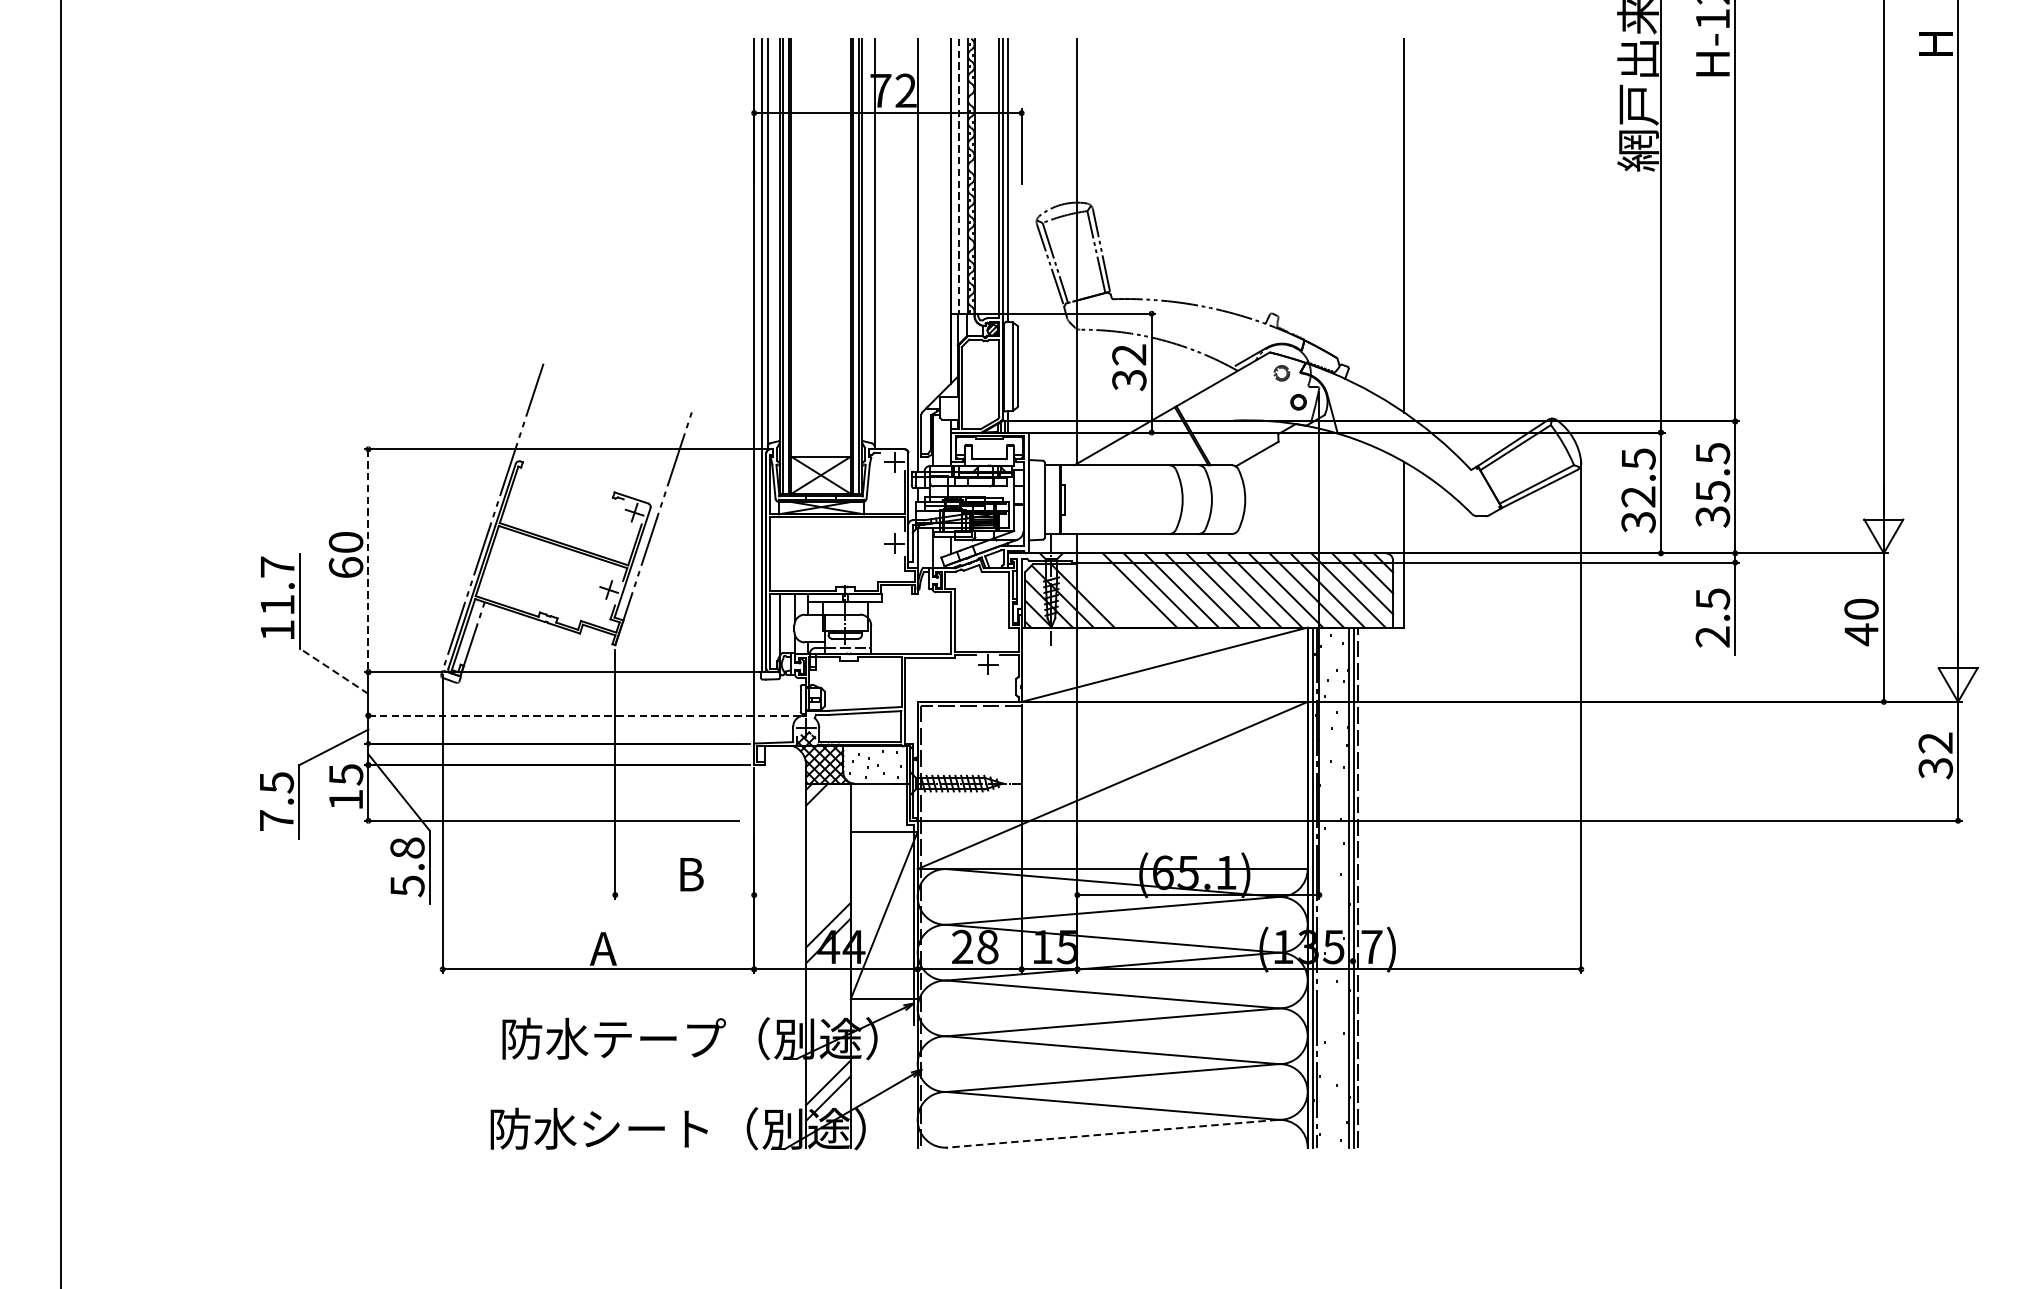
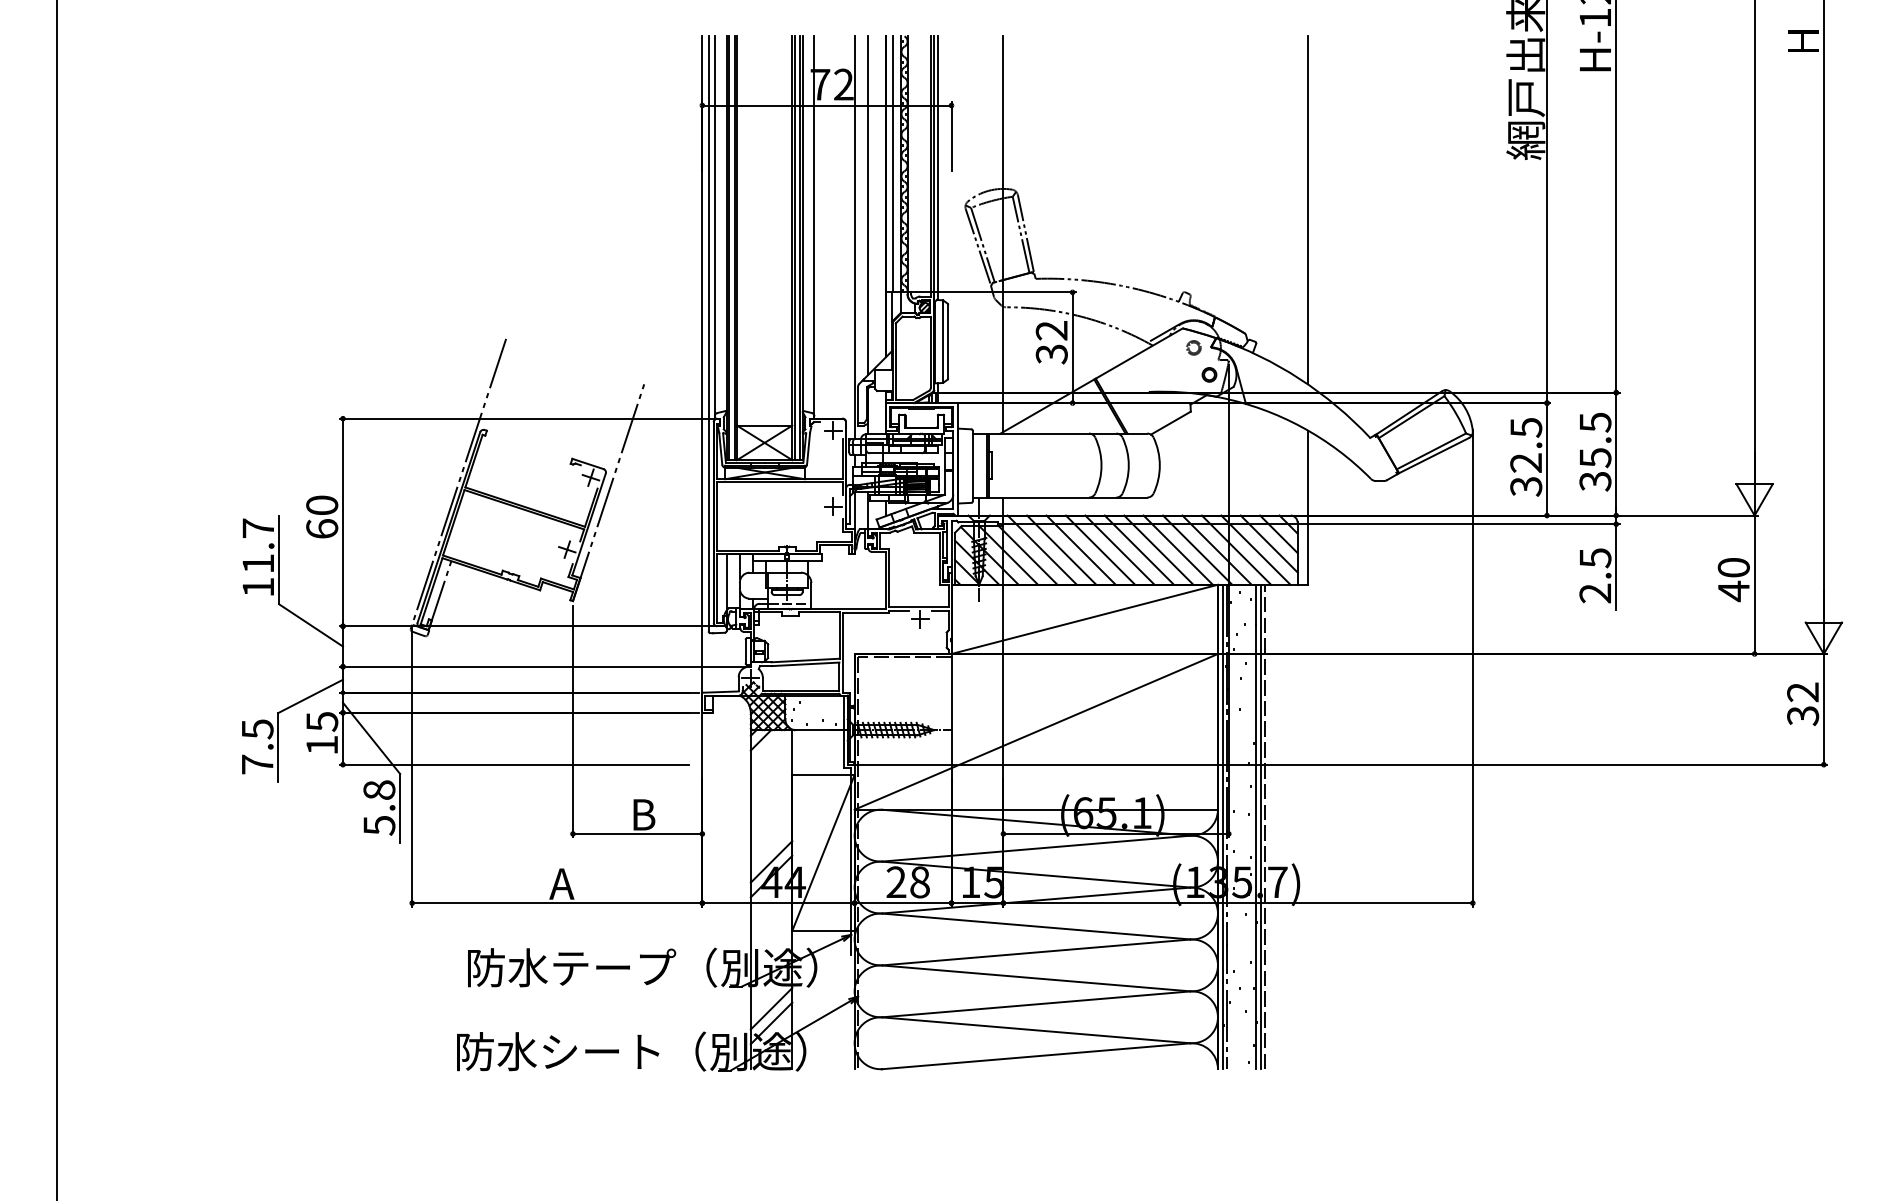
line: (958, 176) -> (892, 164), dashed -> solid
line: (932, 220) -> (868, 205), added
line: (368, 560) -> (343, 522), dashed -> solid
line: (1118, 589) -> (1041, 549), added
line: (1103, 595) -> (1027, 554), added
line: (333, 671) -> (310, 625), dashed -> solid
line: (582, 715) -> (542, 666), dashed -> solid
line: (684, 894) -> (637, 833), added
line: (1111, 1134) -> (1035, 1056), dashed -> solid

